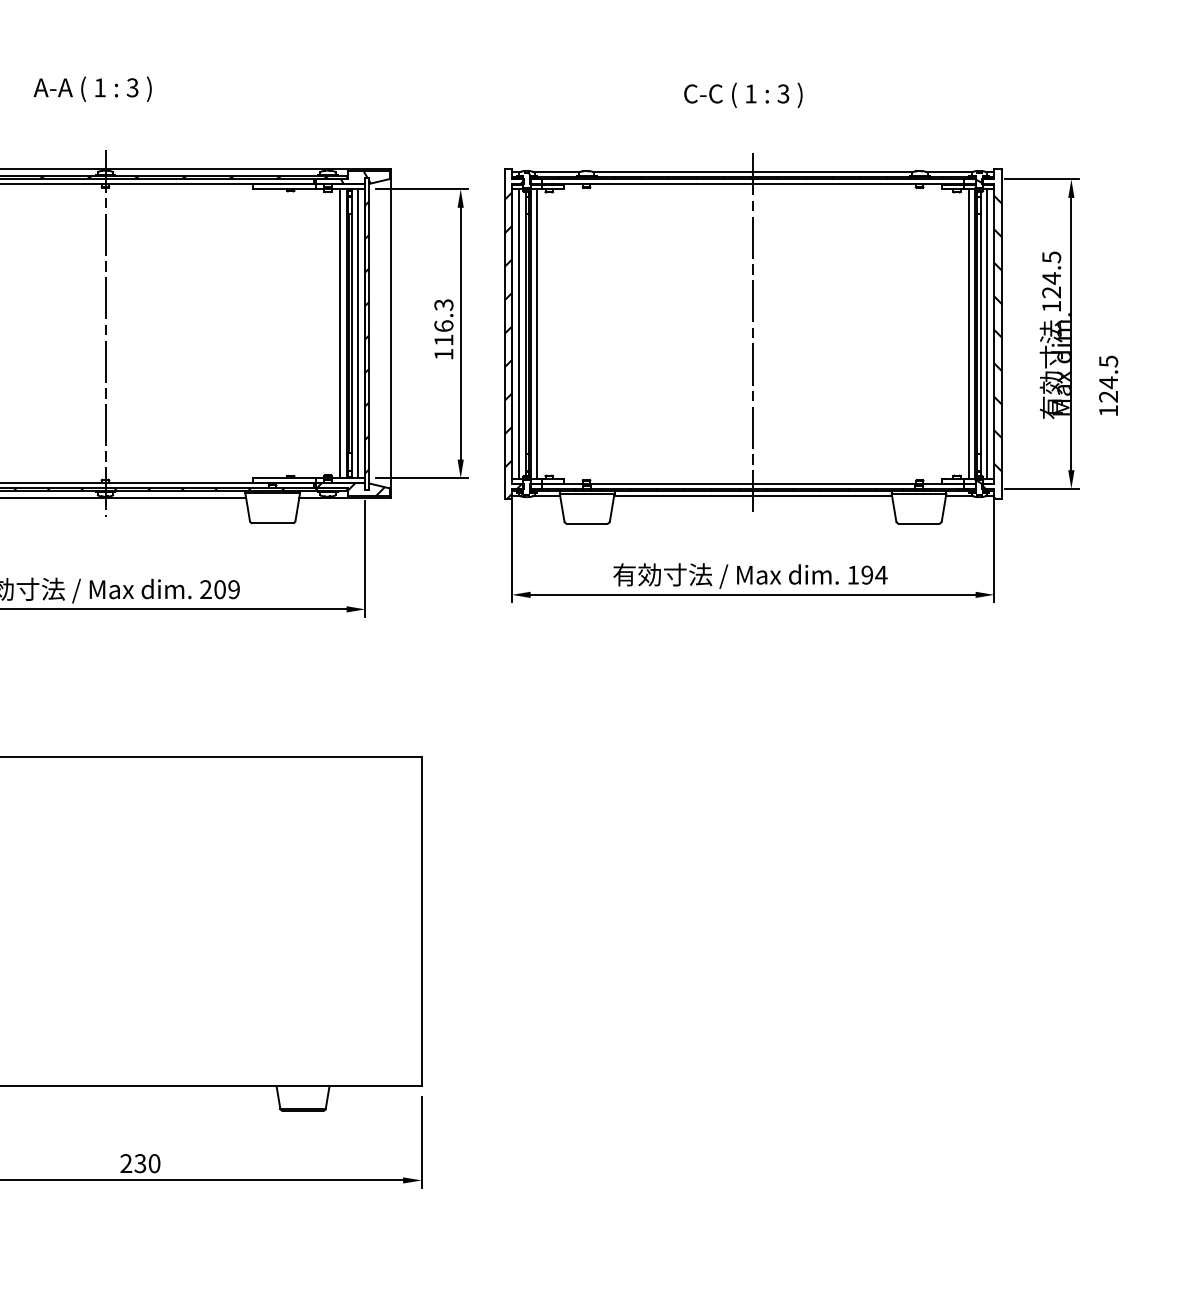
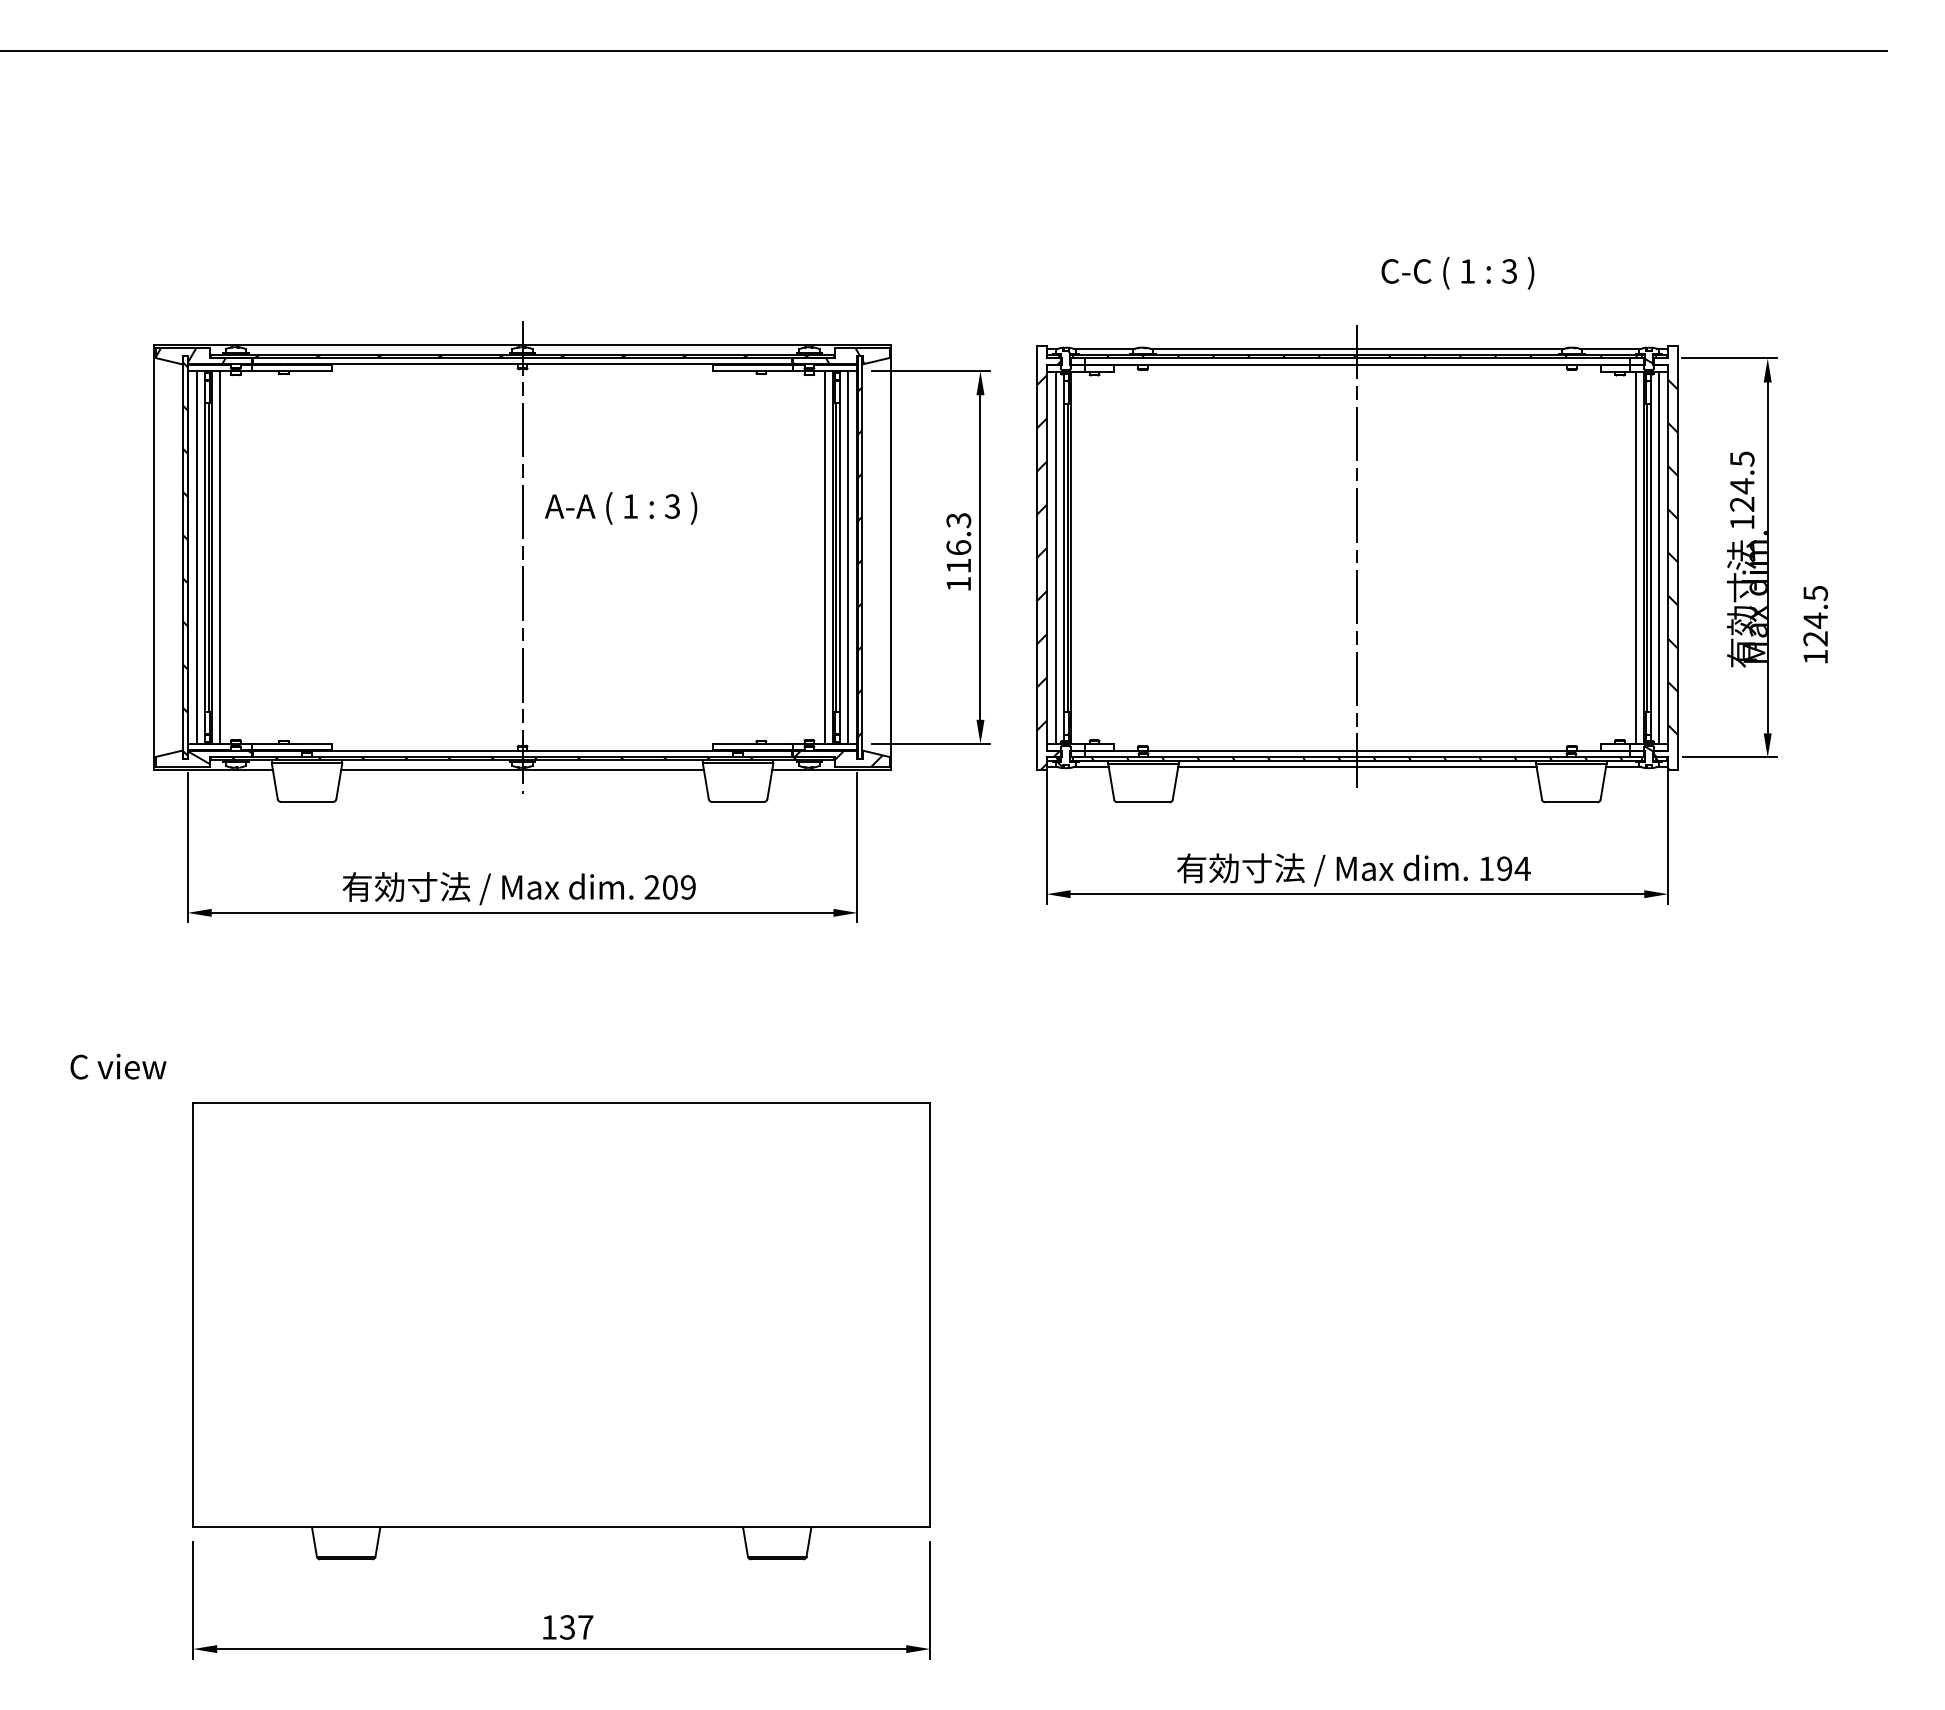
text: (93, 89) -> (621, 508), moved
text: (743, 94) -> (1457, 272), moved
line: (536, 333) -> (1078, 557), removed
text: (140, 1163) -> (567, 1627), 230 -> 137

